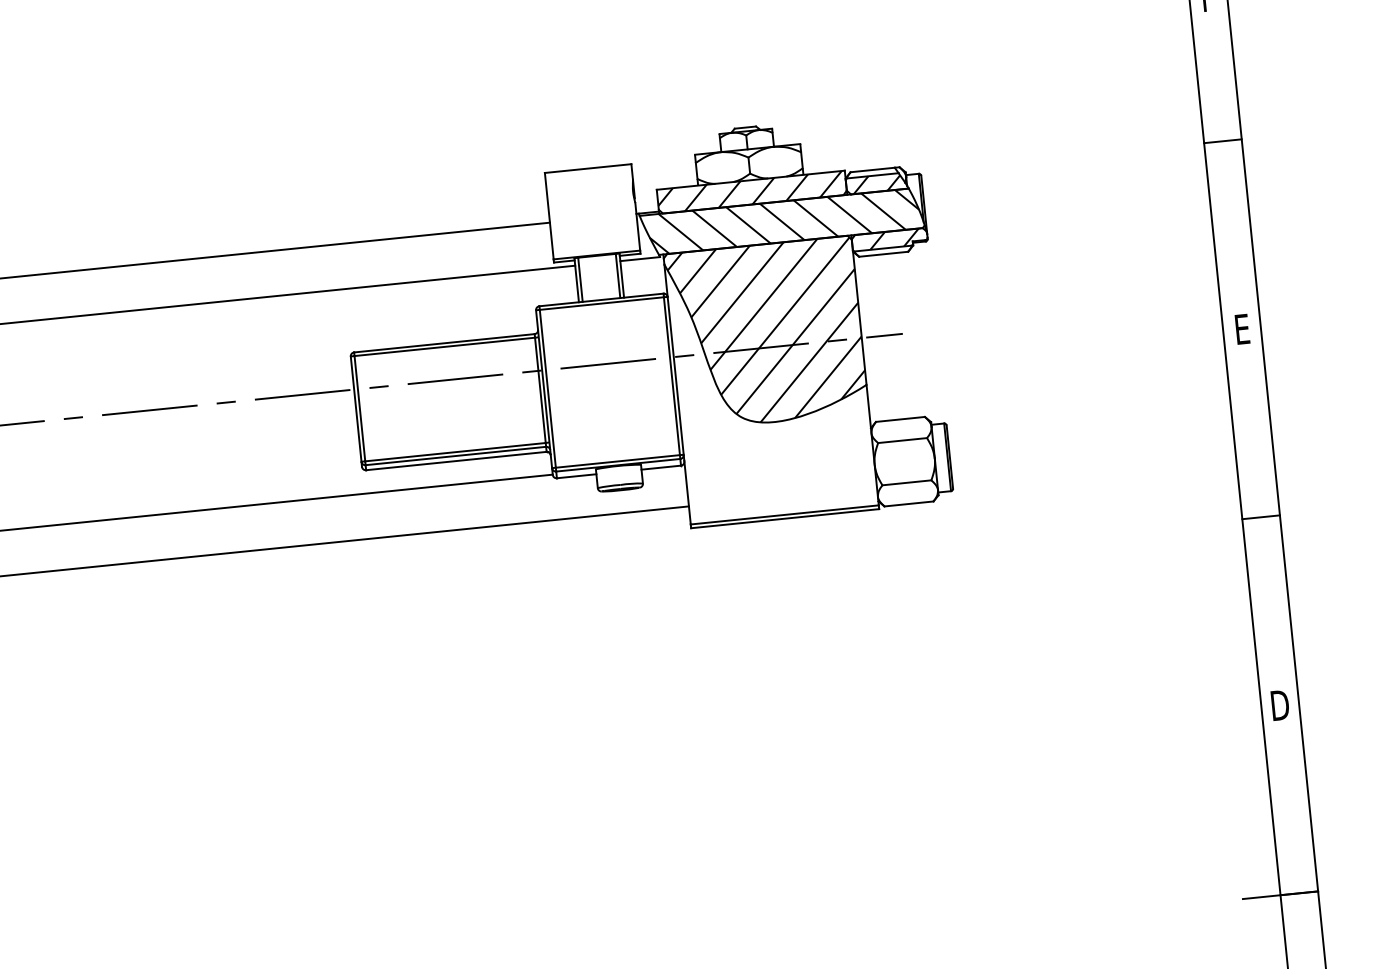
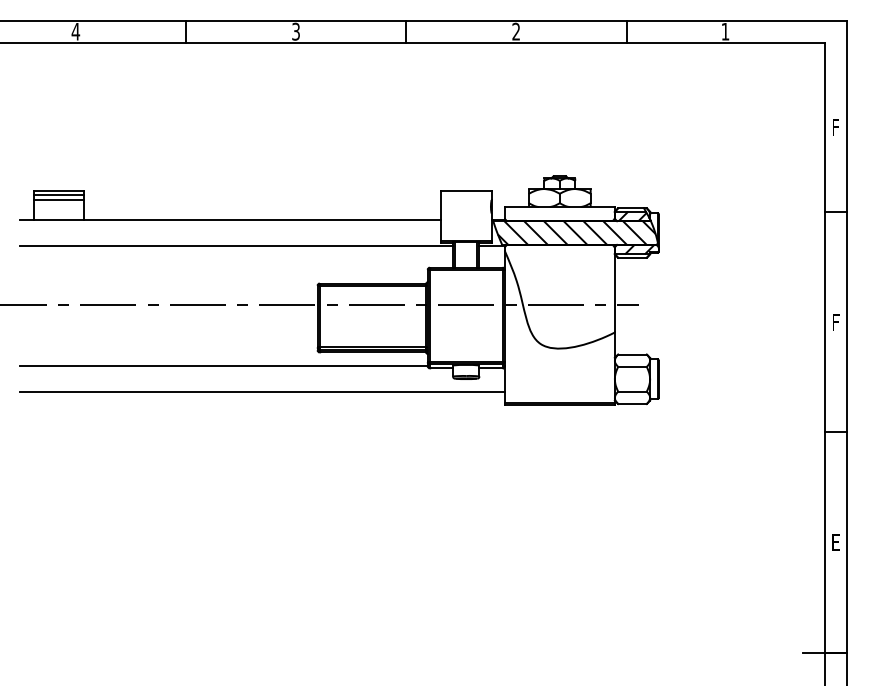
hatch: (749, 193) -> (558, 214), removed
text: (1241, 329) -> (835, 322), E -> F
hatch: (767, 331) -> (560, 295), removed
text: (1279, 705) -> (835, 542), D -> E

